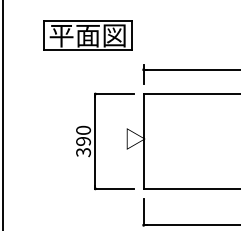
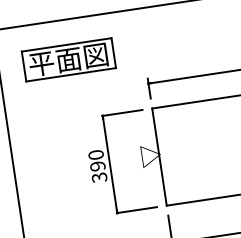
part: (87, 35) -> (68, 59), moved

